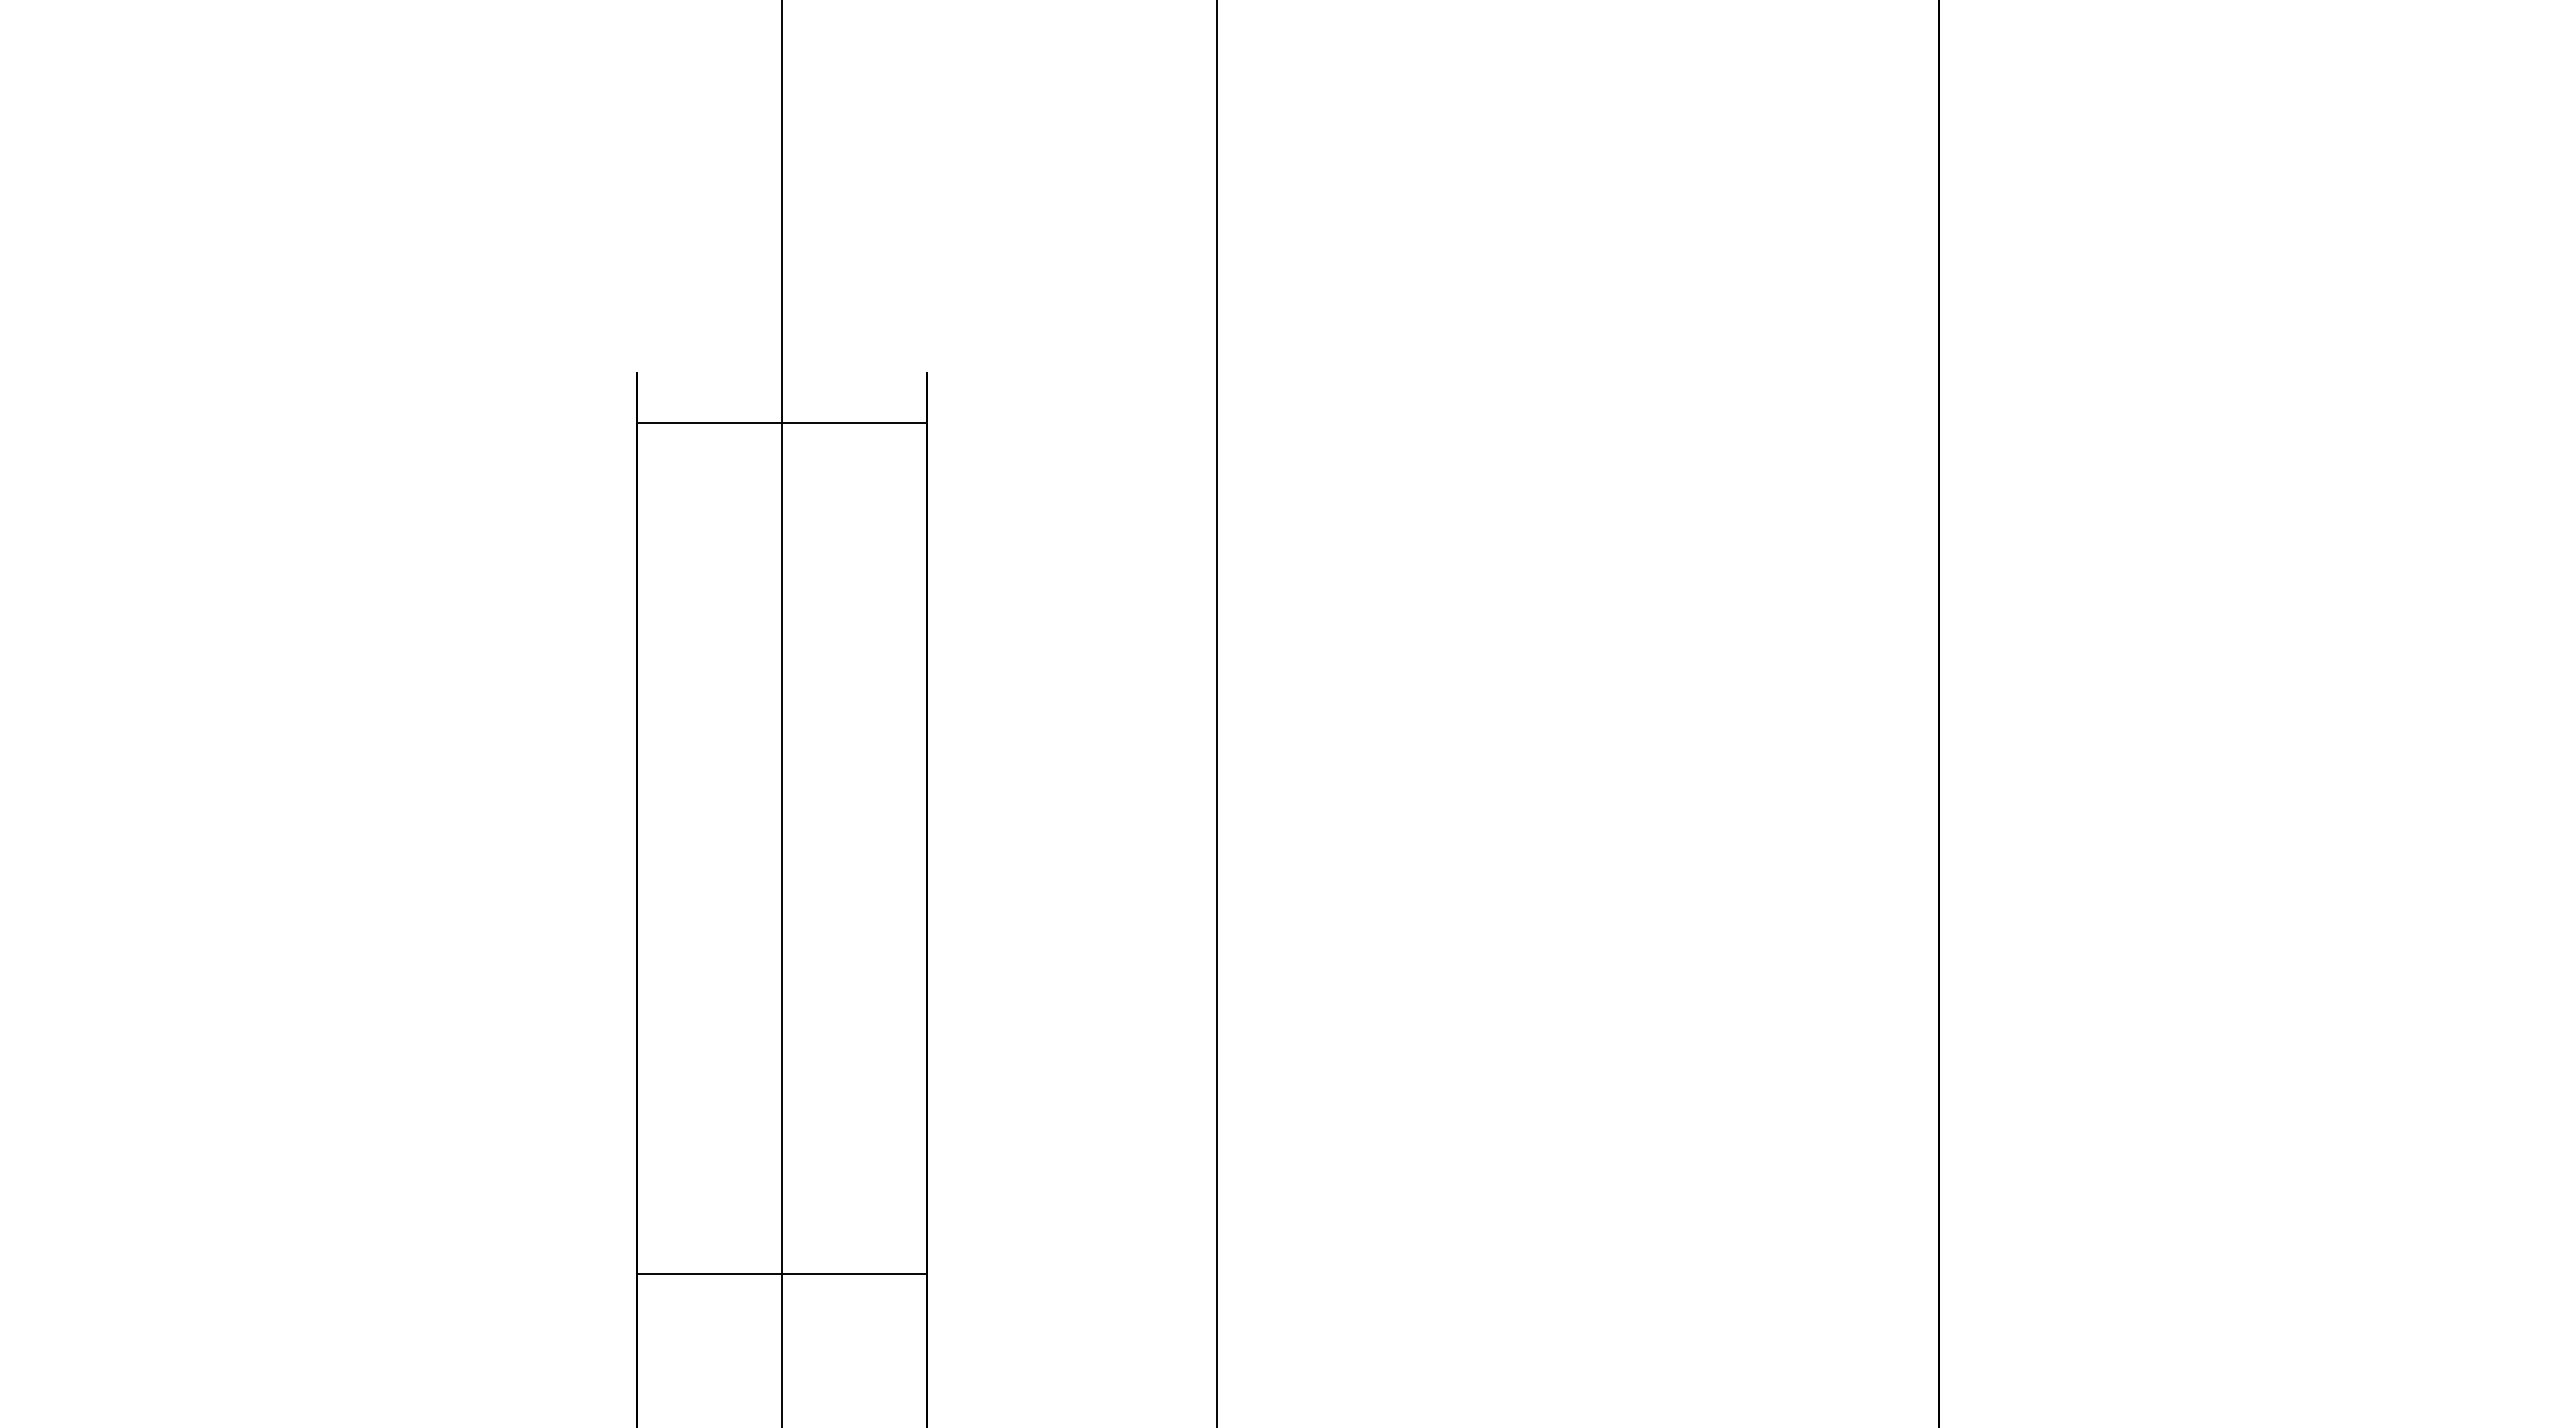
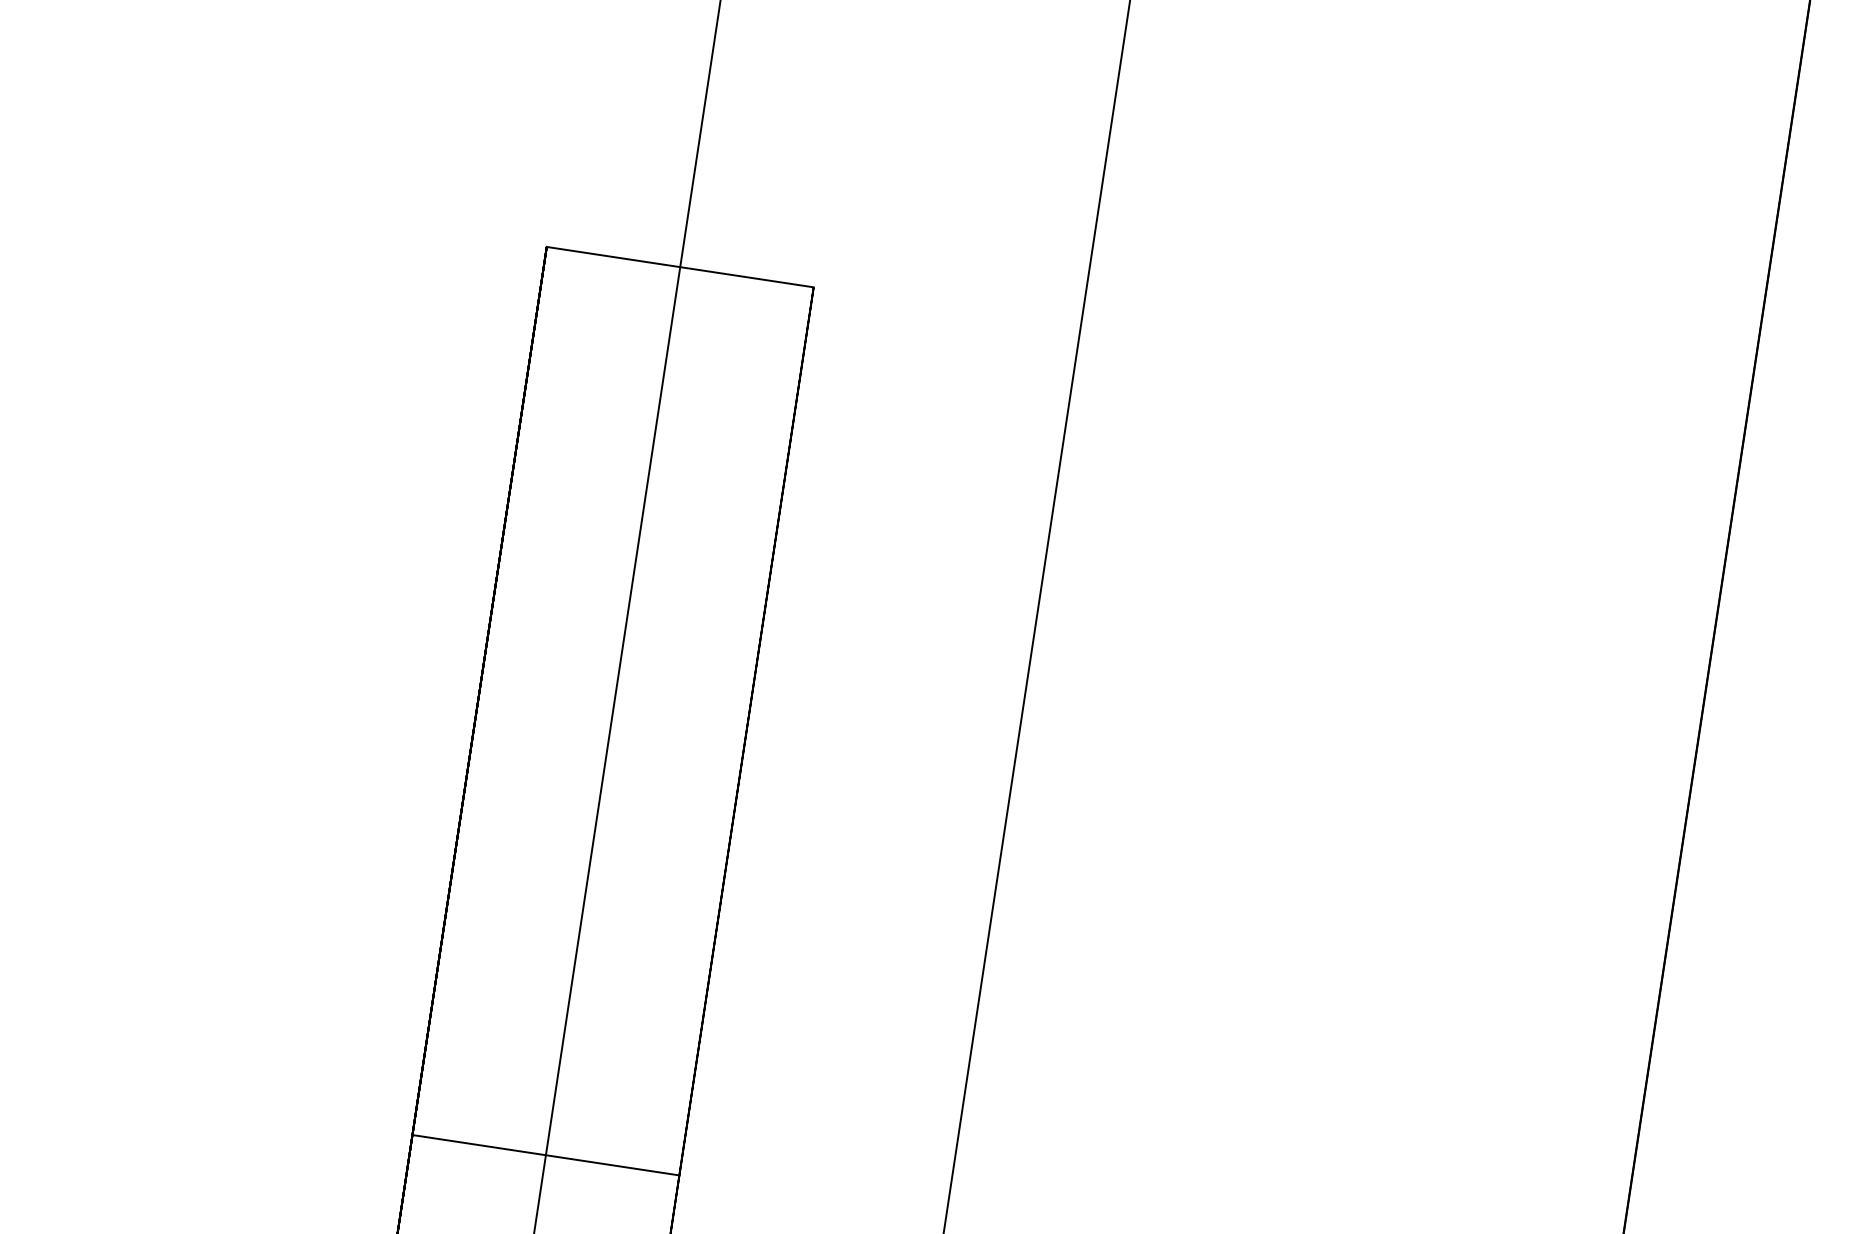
line: (781, 423) -> (680, 267), moved
line: (781, 1274) -> (545, 1155), moved

